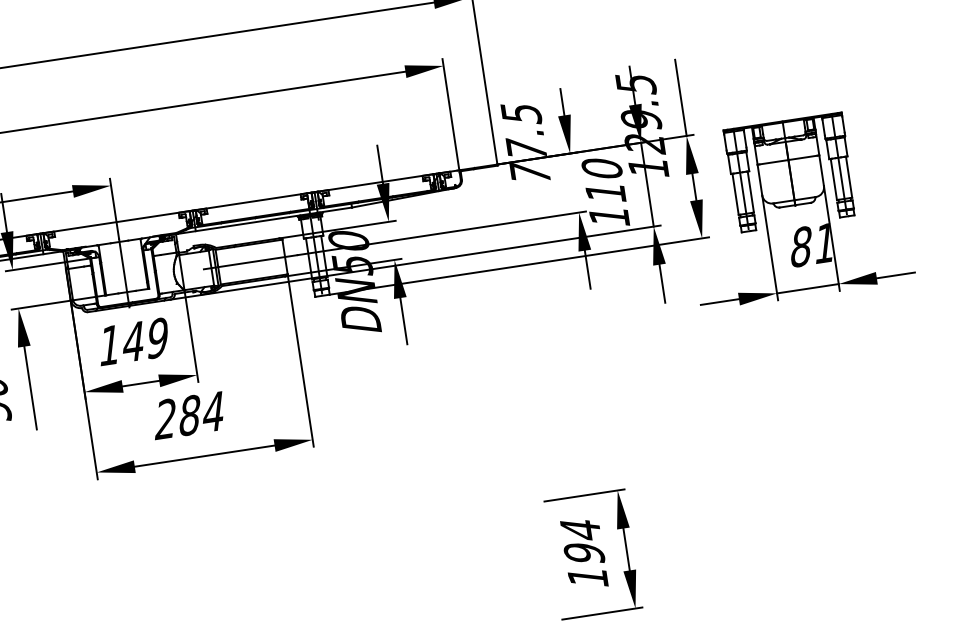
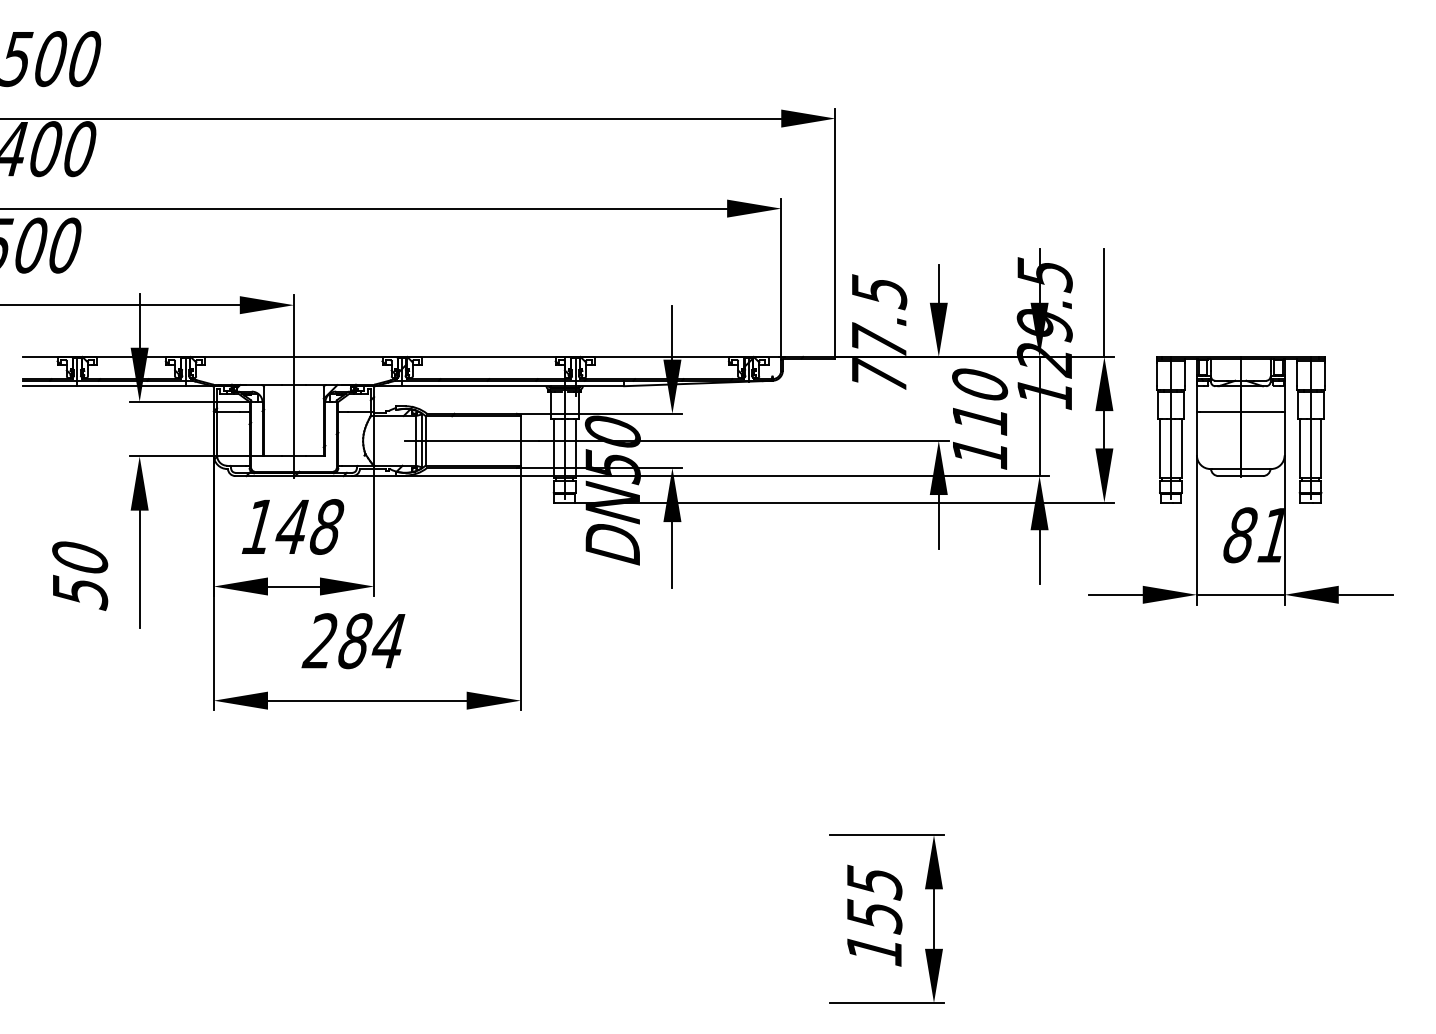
text: (157, 337) -> (326, 526), 149 -> 148
text: (582, 542) -> (874, 899), 194 -> 155

